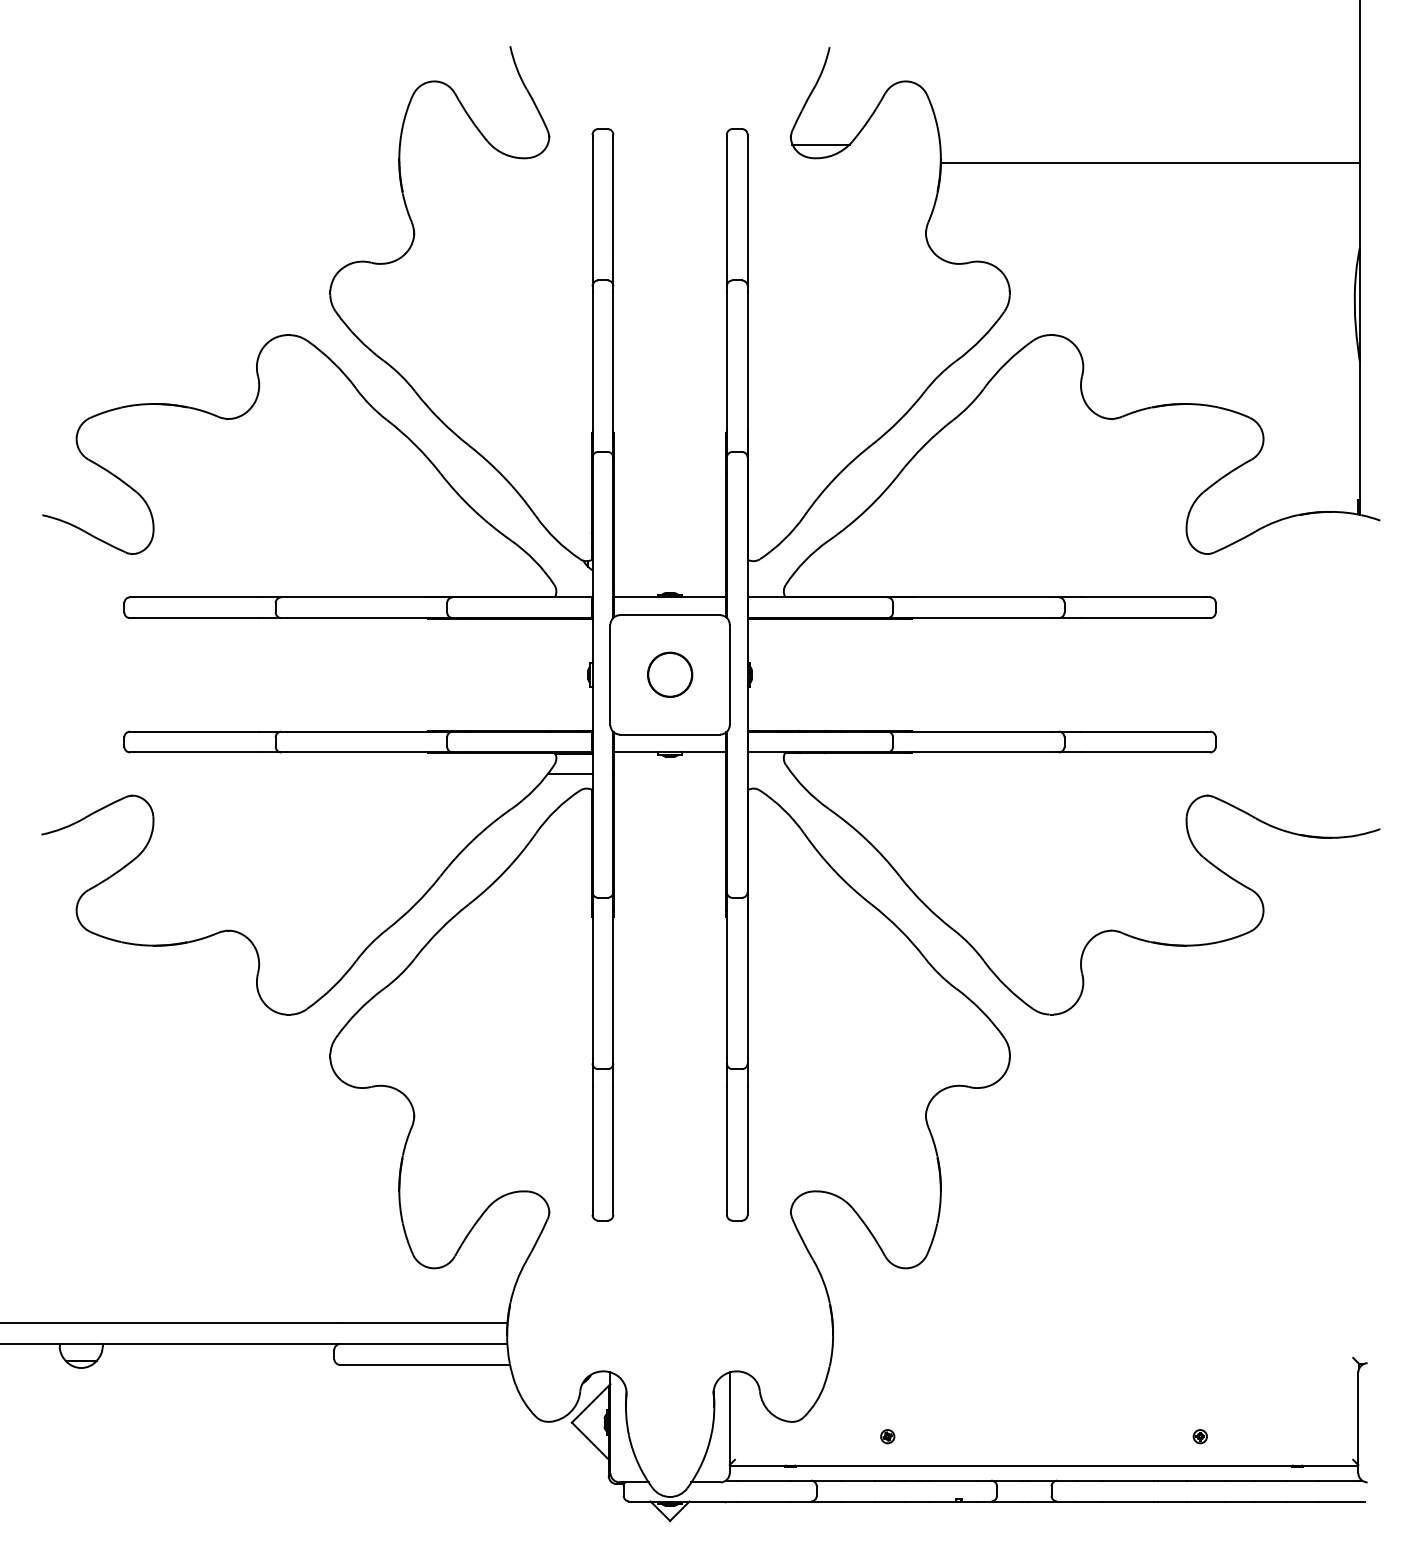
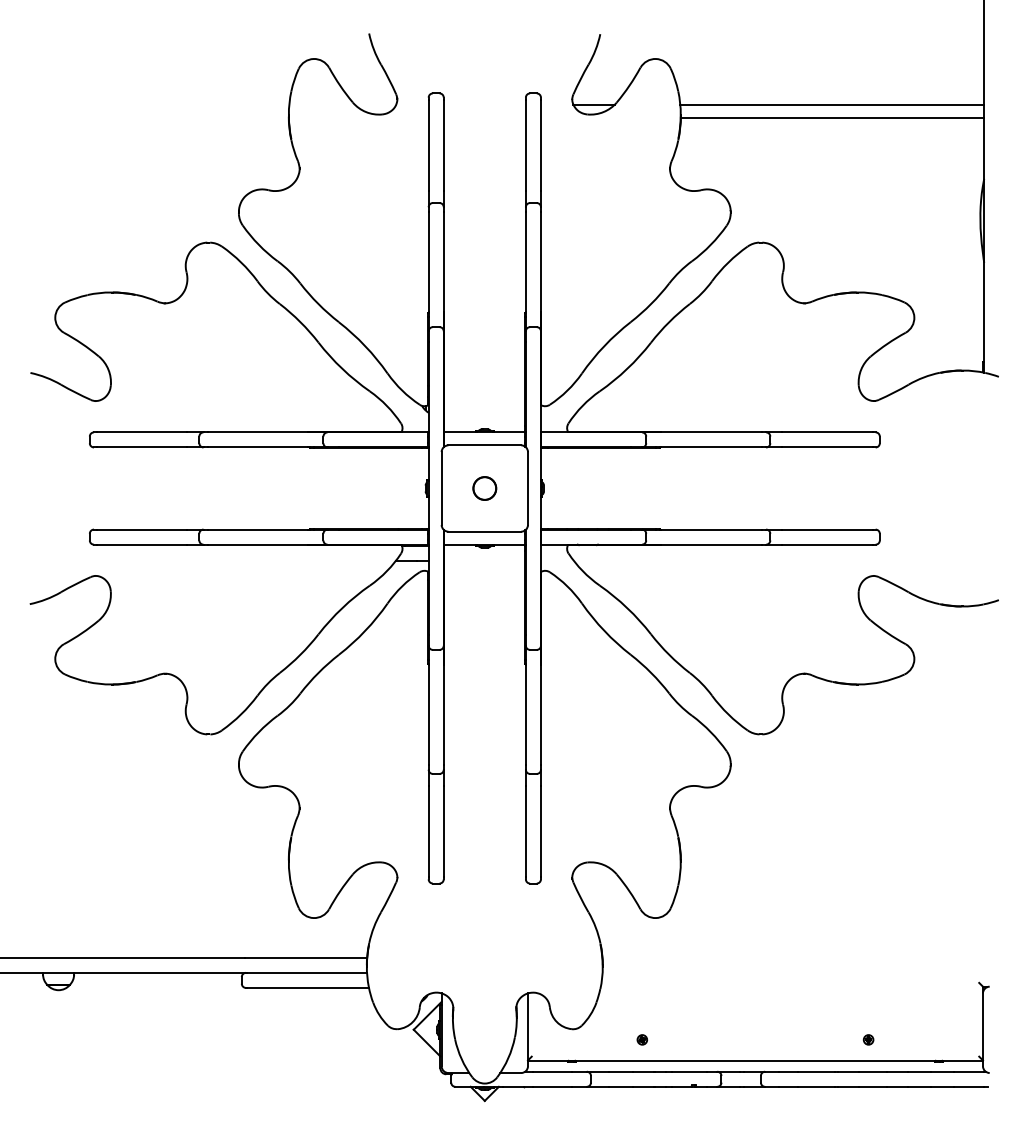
line: (1150, 144) -> (832, 104), added
circle: (669, 674) -> (484, 488), size x0.71

